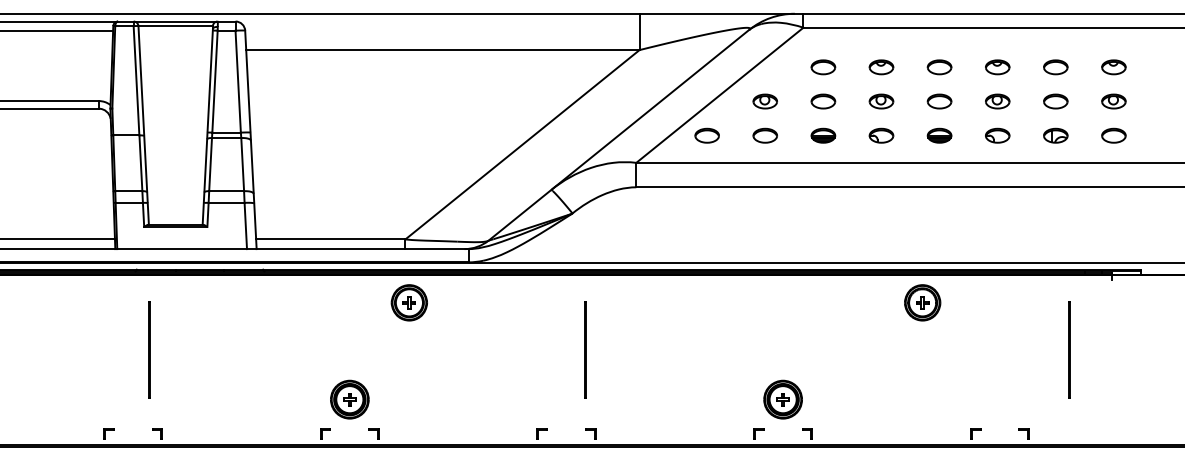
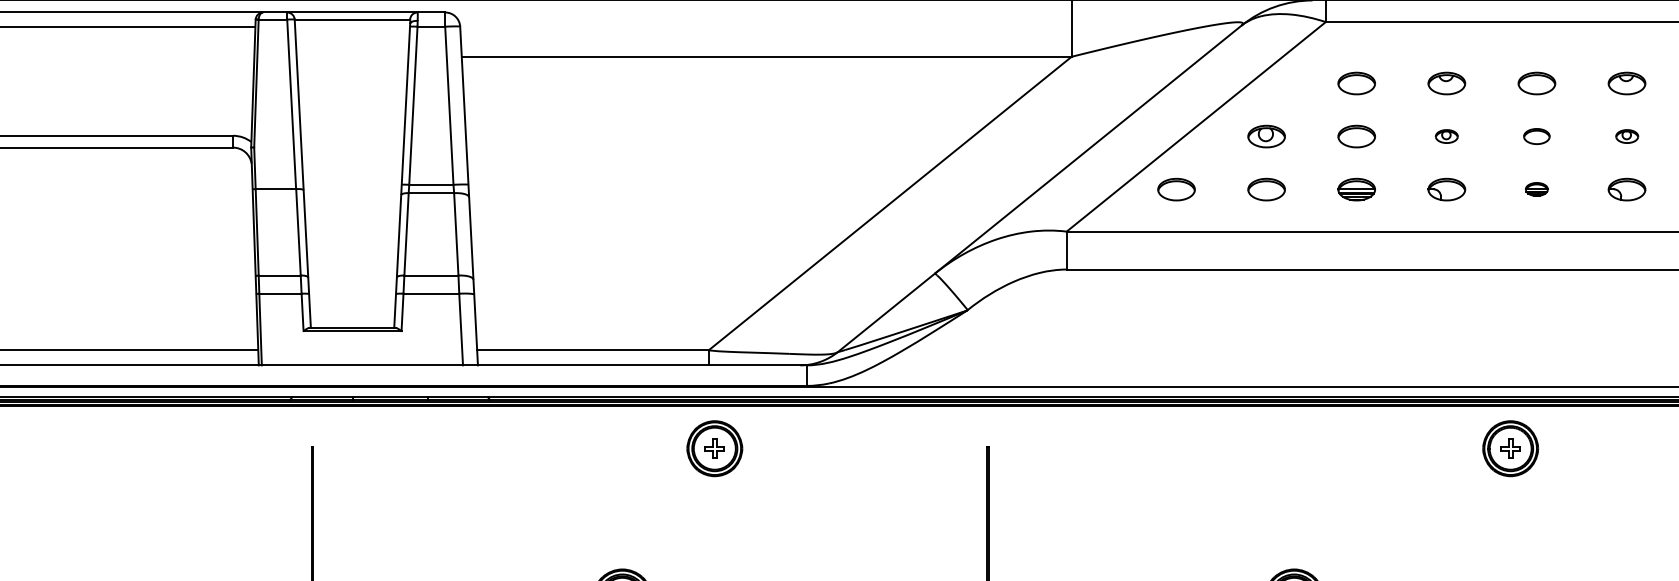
part: (881, 101) -> (1446, 136), size x0.6
part: (939, 101) -> (1536, 136), size x0.7
part: (997, 101) -> (1626, 136), size x0.6
part: (939, 135) -> (1536, 189), size x0.6

